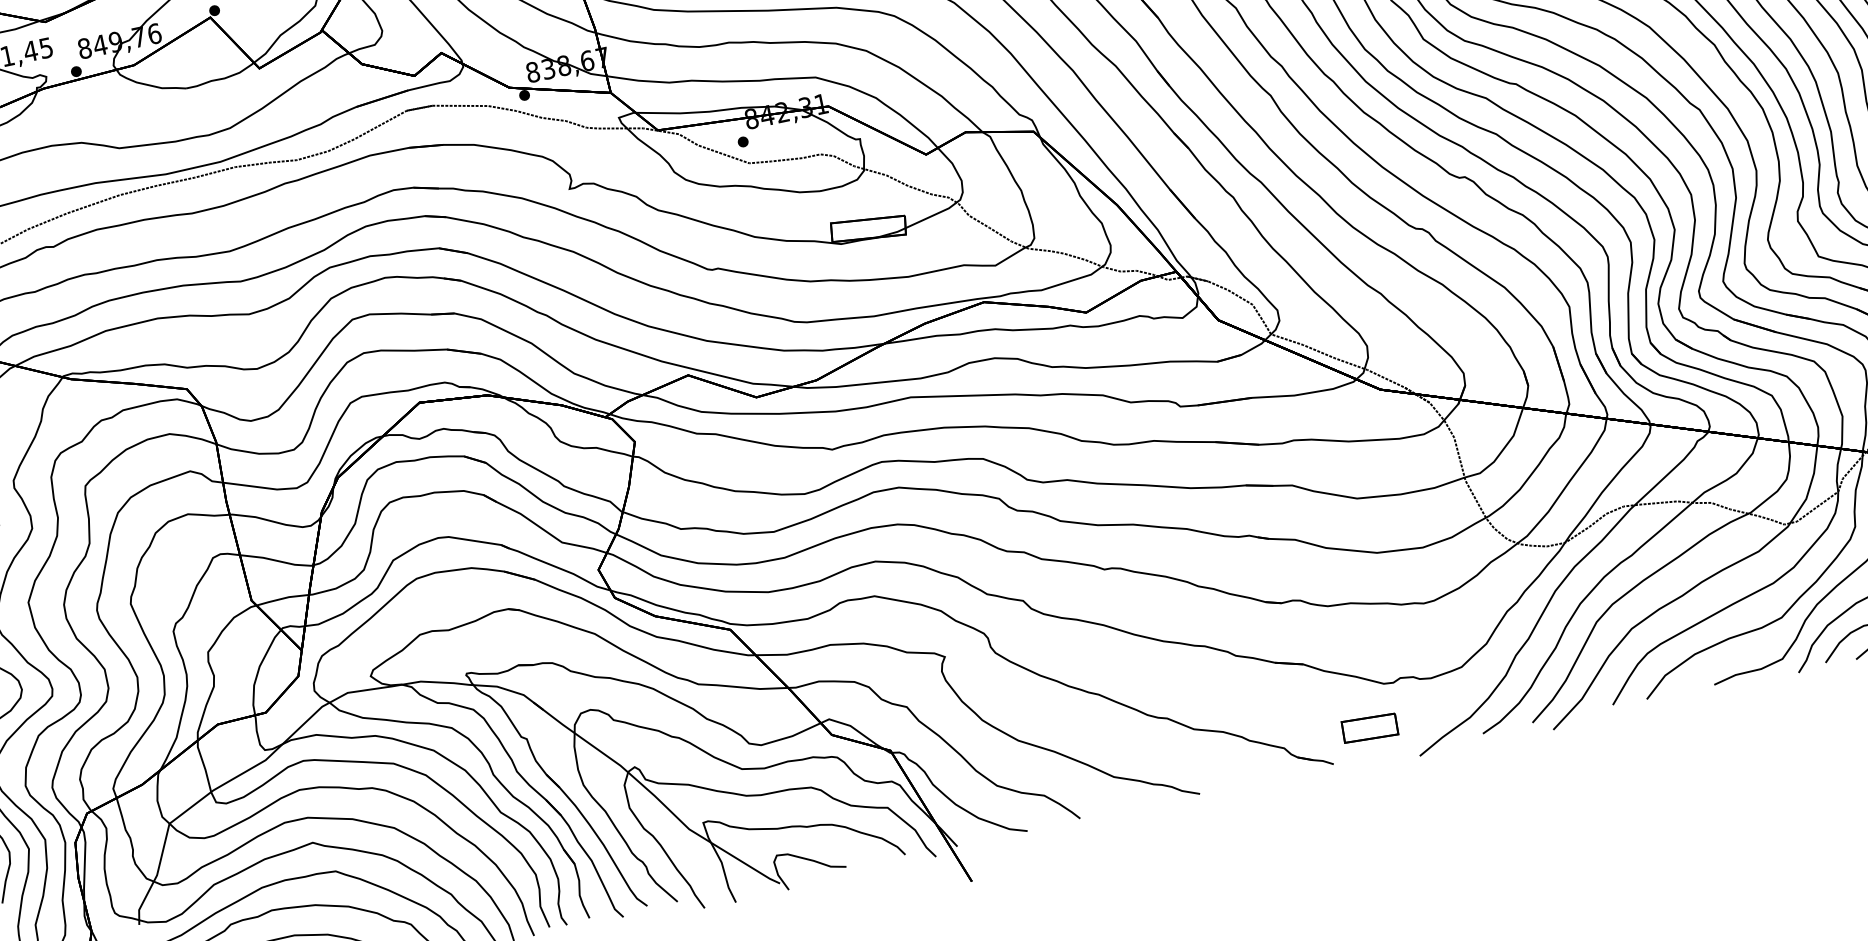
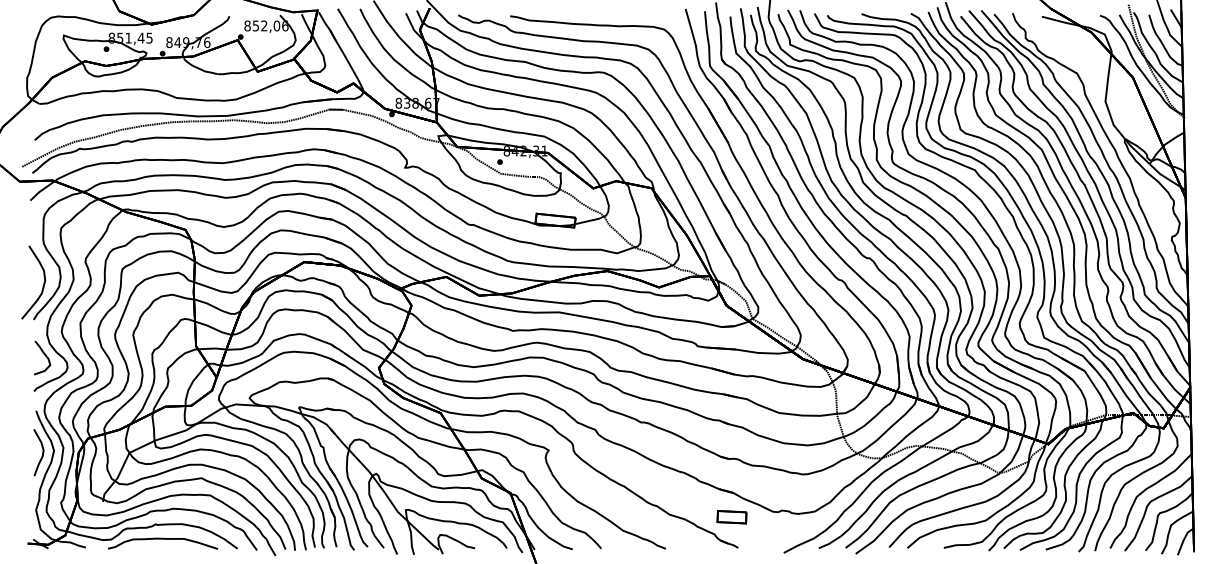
part: (1369, 728) -> (731, 517), moved

